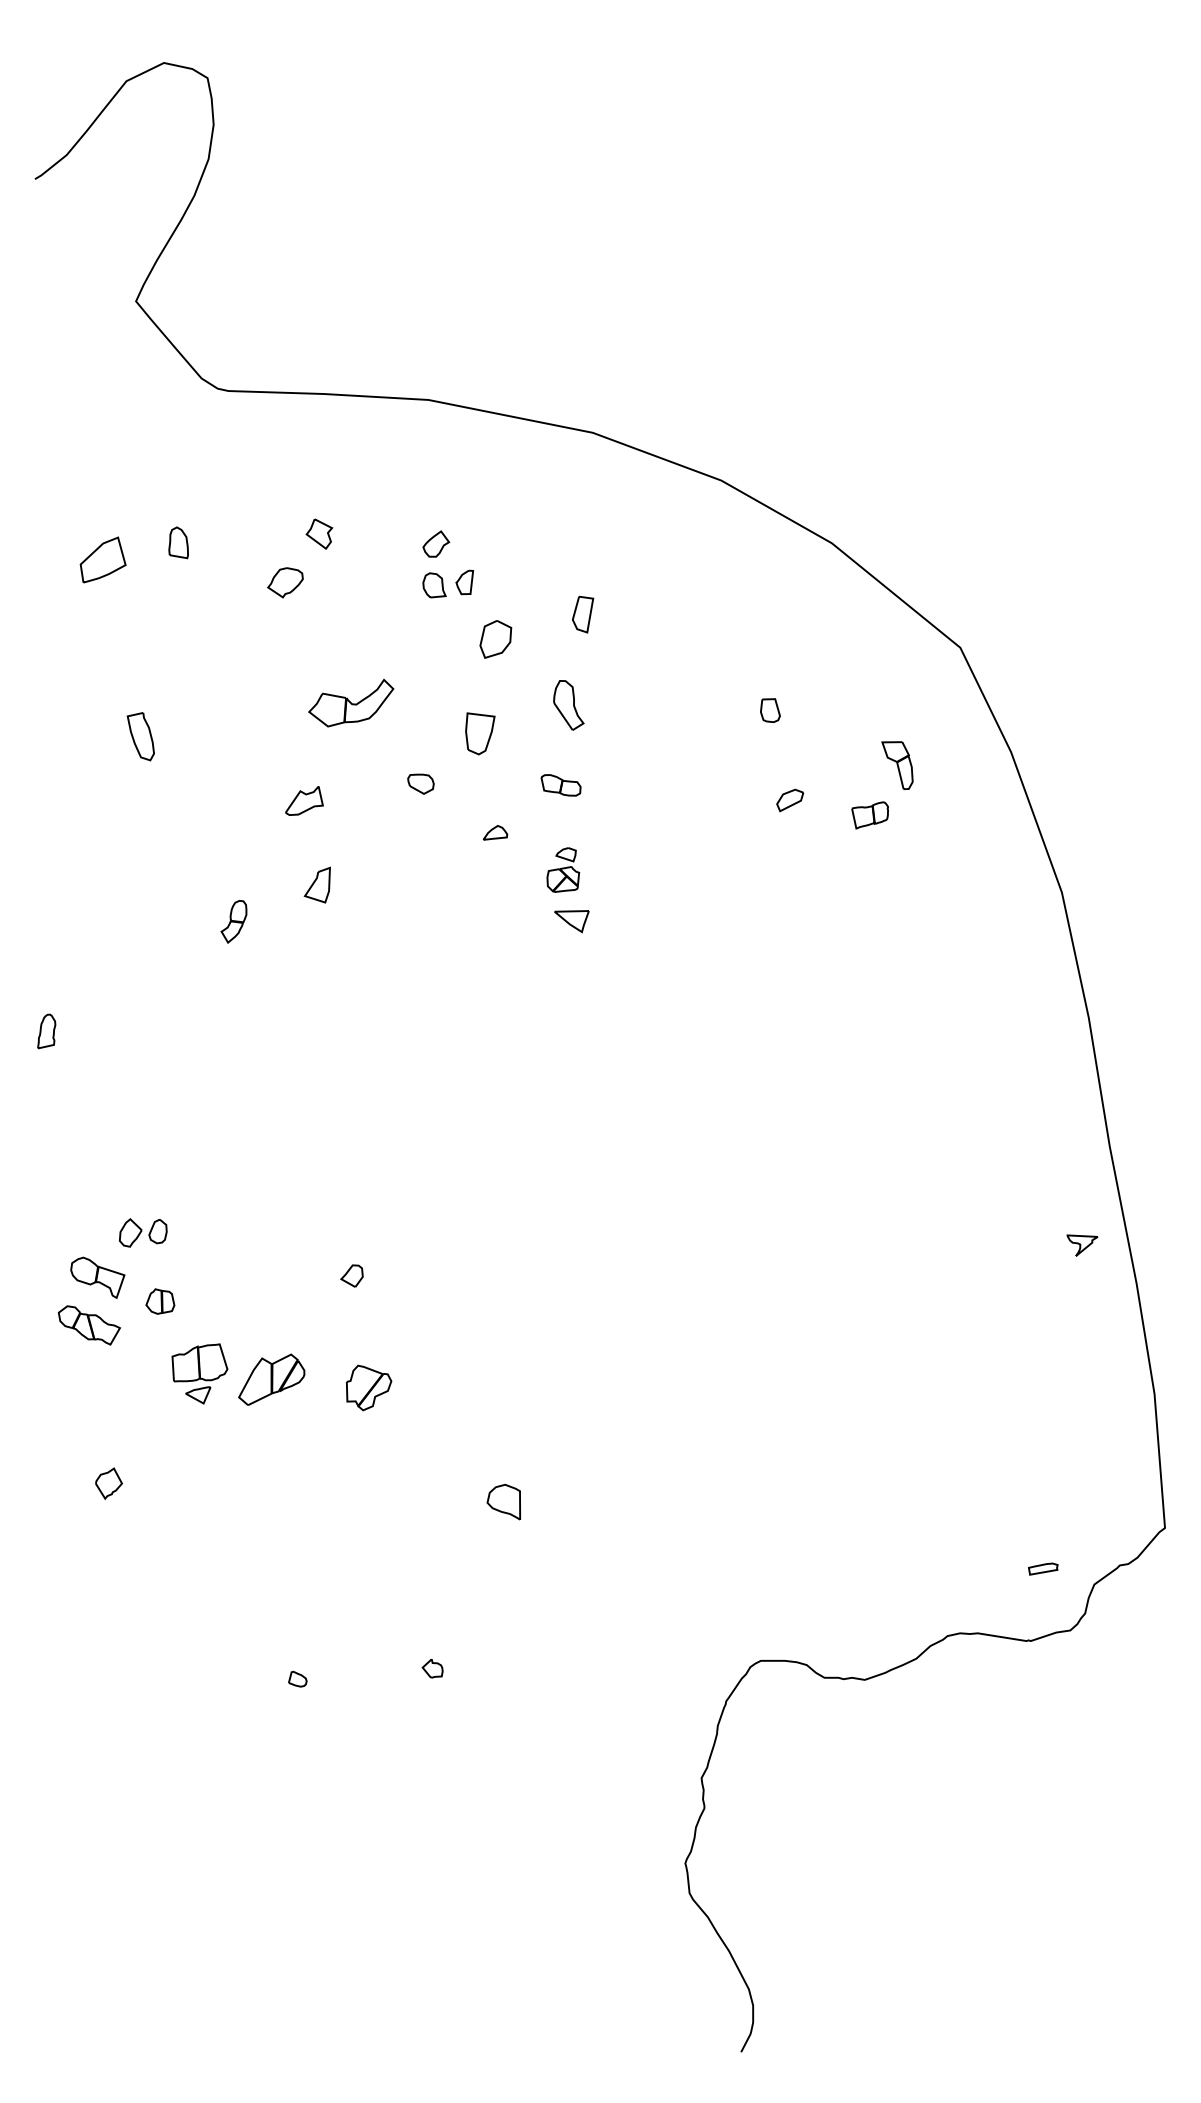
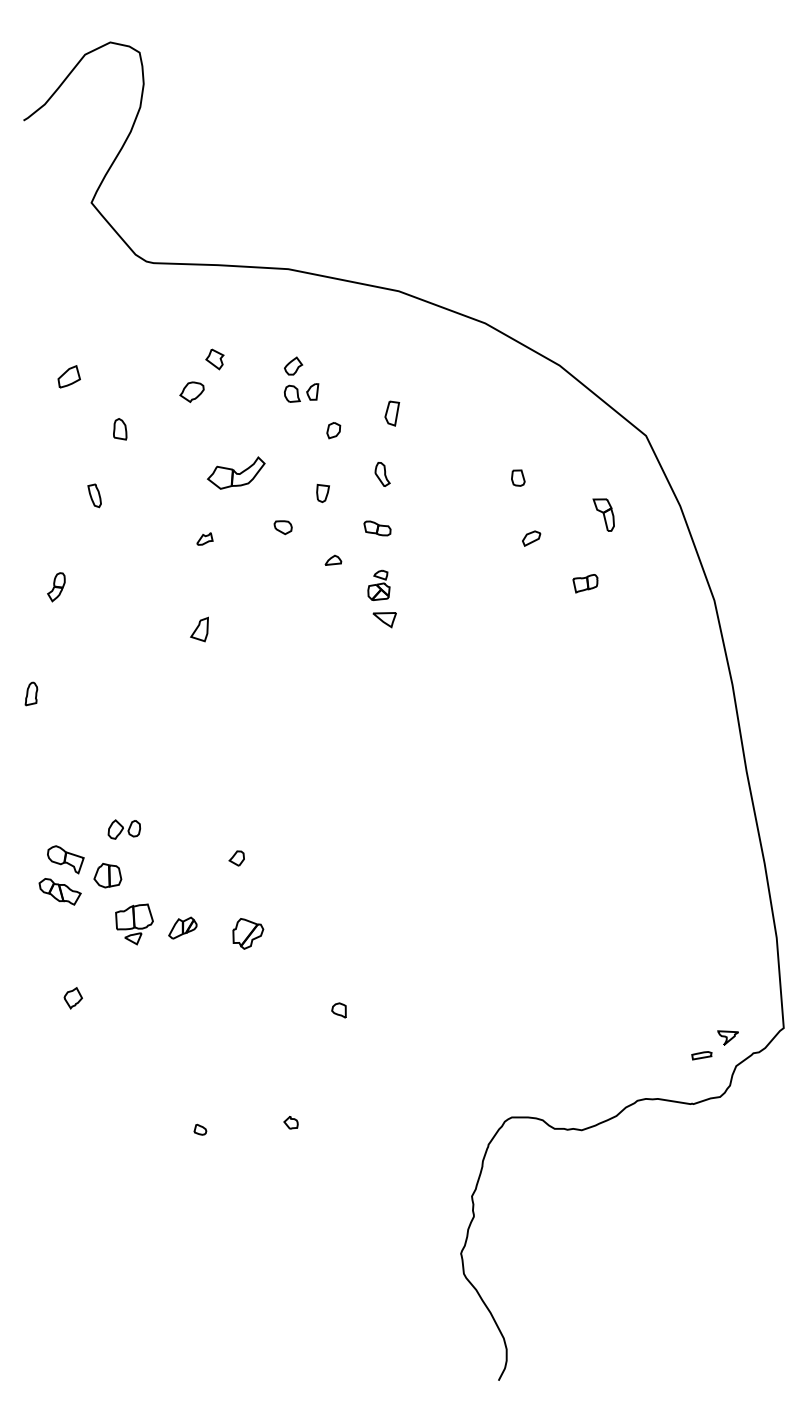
part: (179, 543) -> (120, 429), moved
part: (101, 559) -> (68, 376), size x0.71
part: (495, 639) -> (333, 430), size x0.62
part: (568, 705) -> (382, 474), size x0.71
part: (479, 731) -> (322, 492), size x0.62
part: (140, 736) -> (94, 495), size x0.71
part: (303, 800) -> (204, 538), size x0.62
part: (870, 815) -> (585, 583), moved
part: (317, 885) -> (199, 629), moved
part: (234, 922) -> (56, 587), moved
part: (143, 1232) -> (124, 829), moved
part: (1081, 1244) -> (727, 1037), moved
part: (159, 1301) -> (107, 875), size x1.43
part: (271, 1378) -> (182, 927), size x0.62
part: (503, 1501) -> (338, 1010), size x0.62

